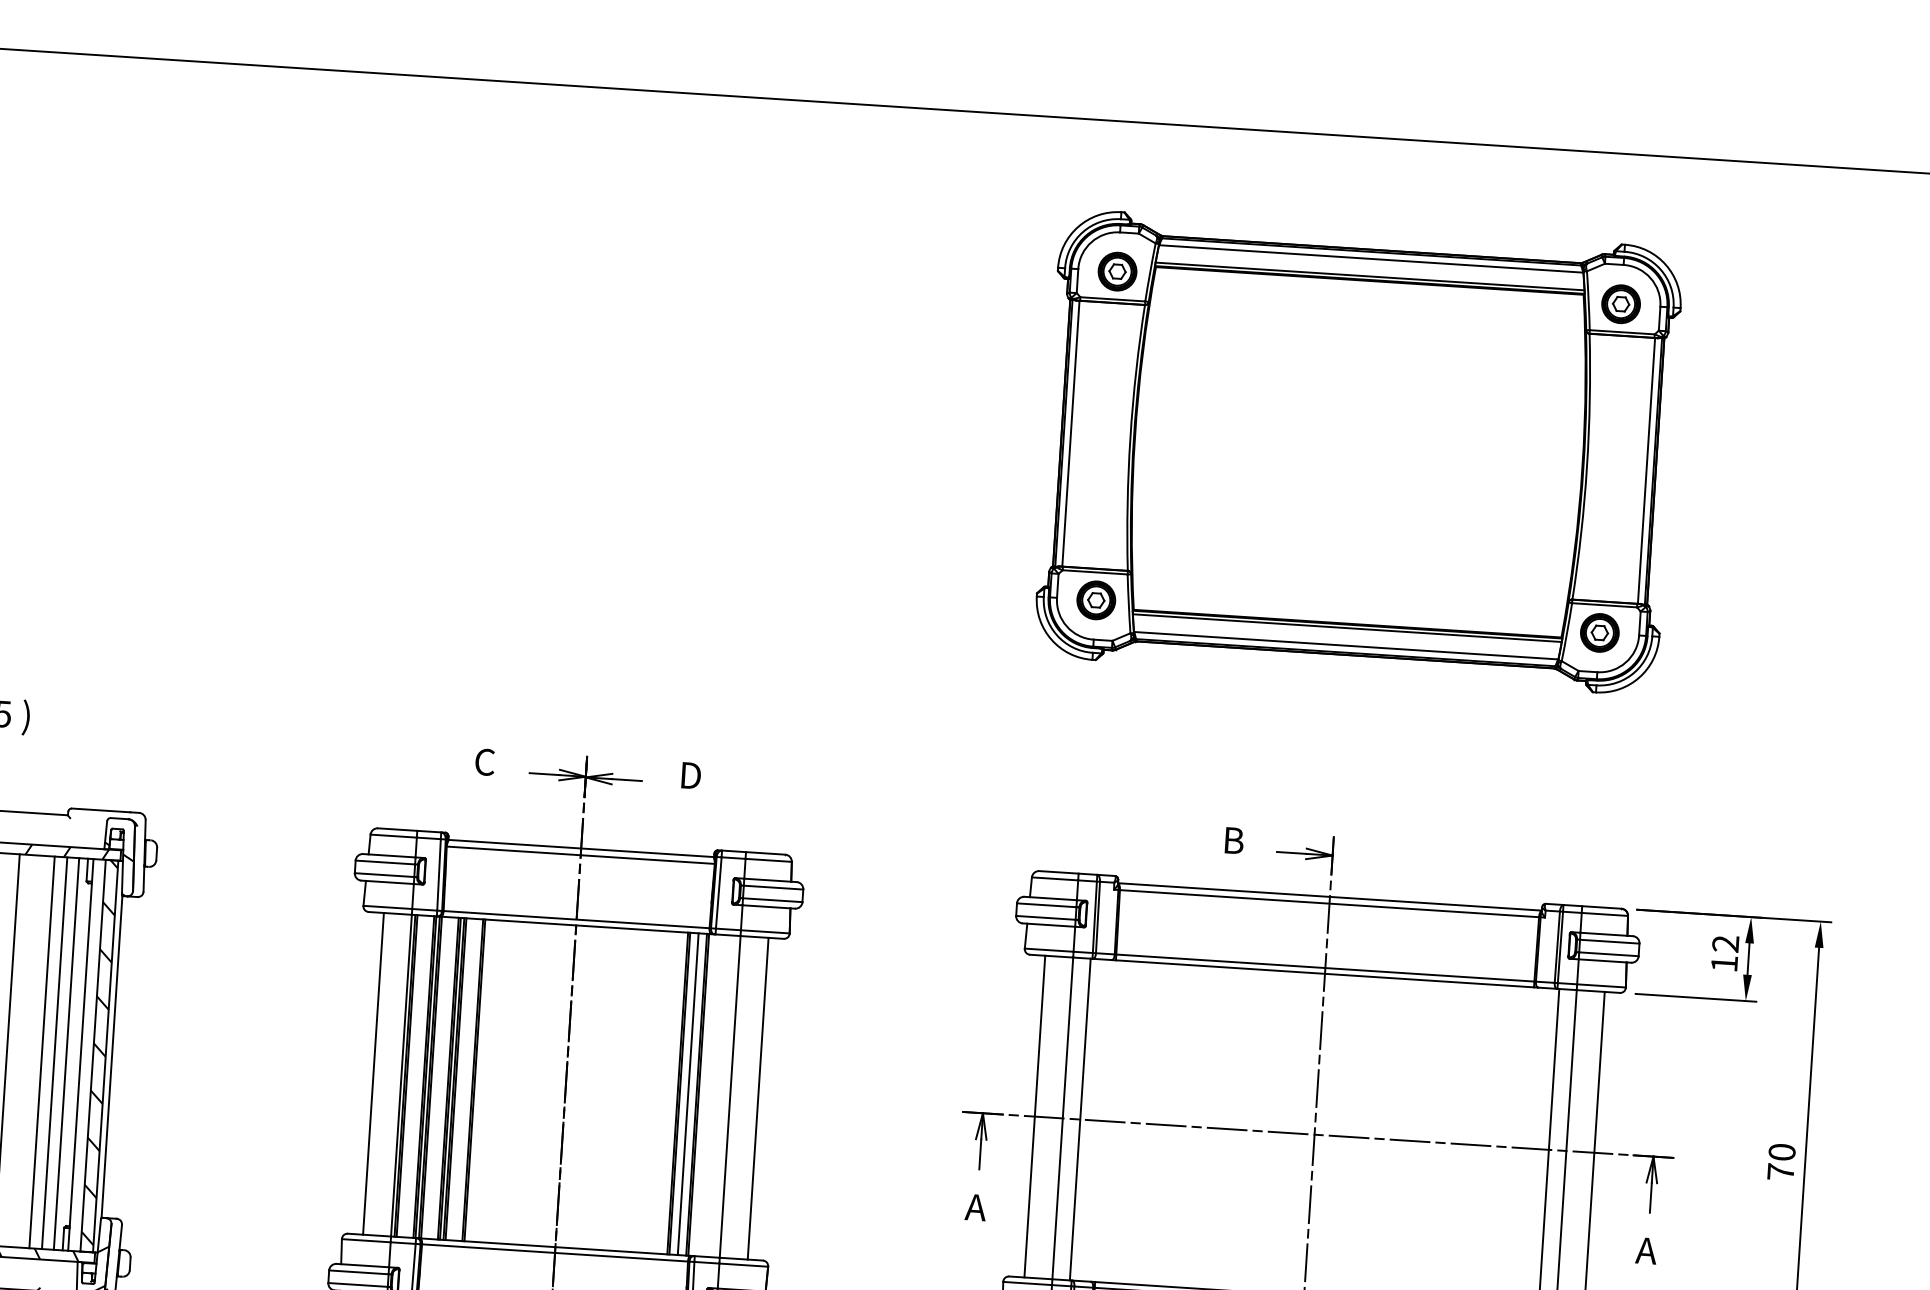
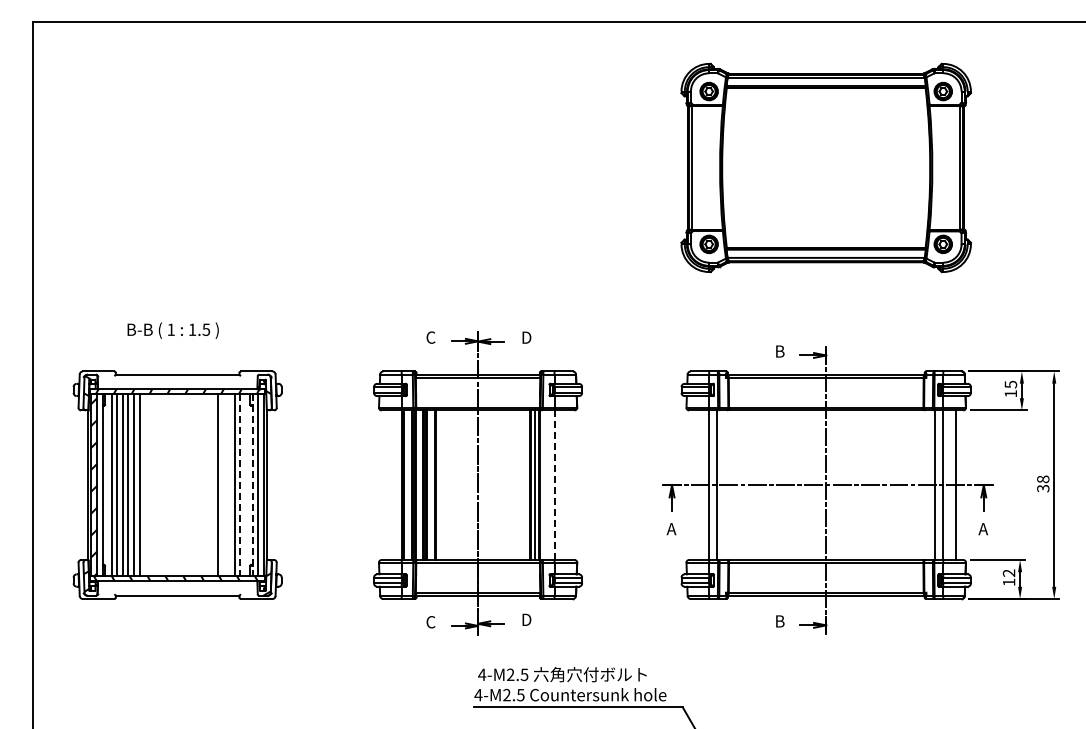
text: (1724, 943) -> (1010, 384), 12 -> 15
hatch: (100, 1052) -> (261, 483), removed
line: (54, 1053) -> (240, 485), solid -> dashed
line: (65, 1054) -> (245, 485), removed
line: (80, 1055) -> (252, 485), solid -> dashed
line: (373, 1074) -> (388, 485), removed
line: (730, 1097) -> (554, 485), solid -> dashed
line: (758, 1099) -> (567, 485), removed
line: (1035, 1117) -> (696, 485), removed
text: (1782, 1161) -> (1043, 483), 70 -> 38

